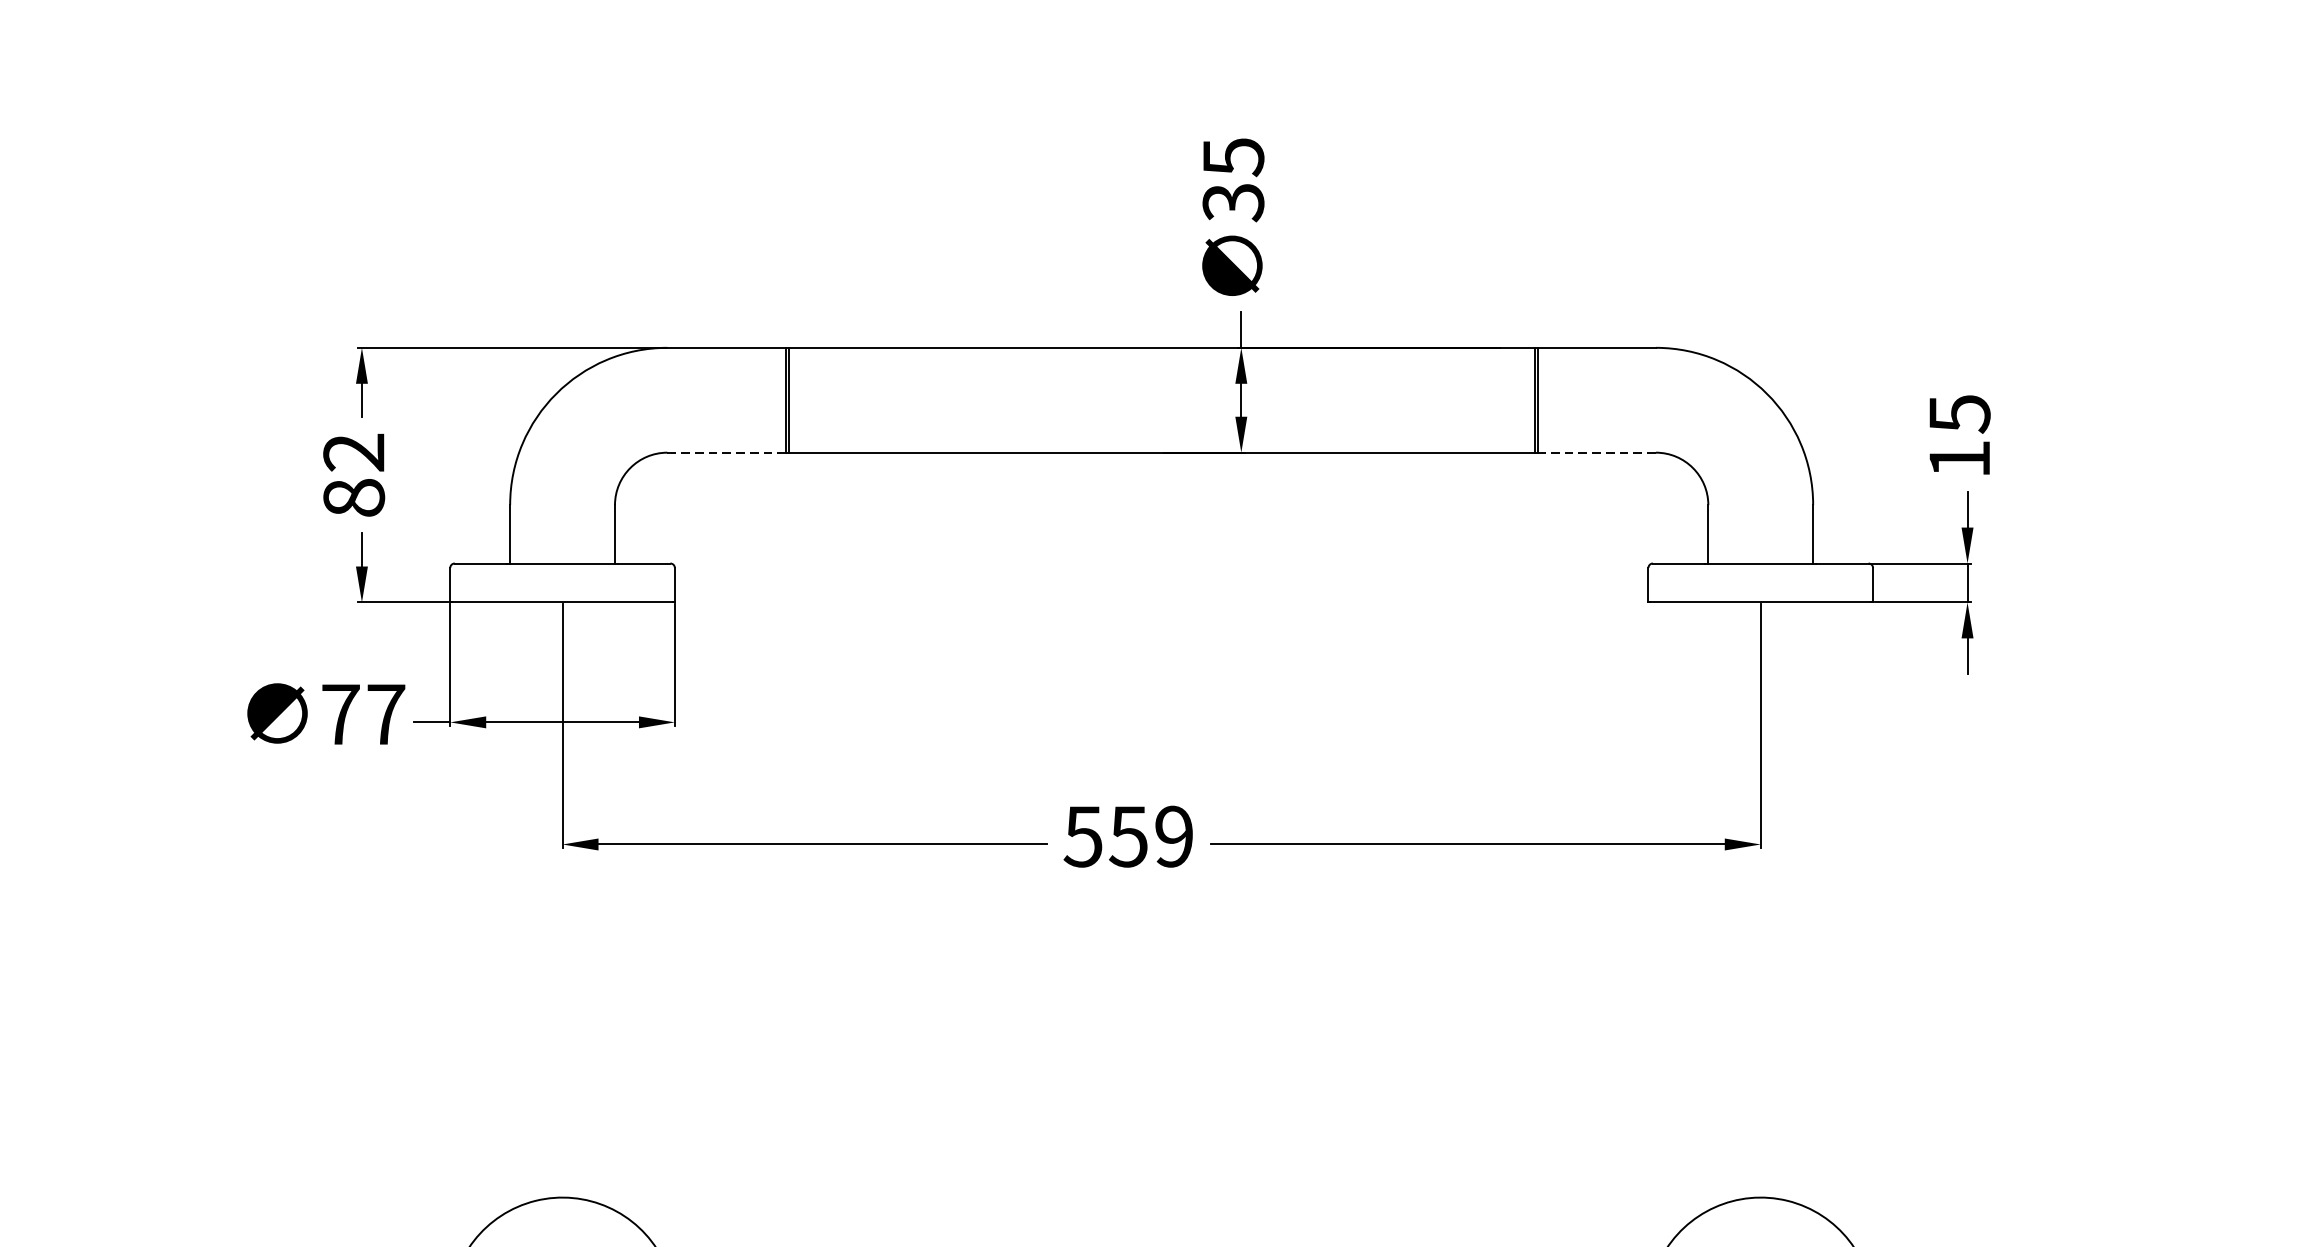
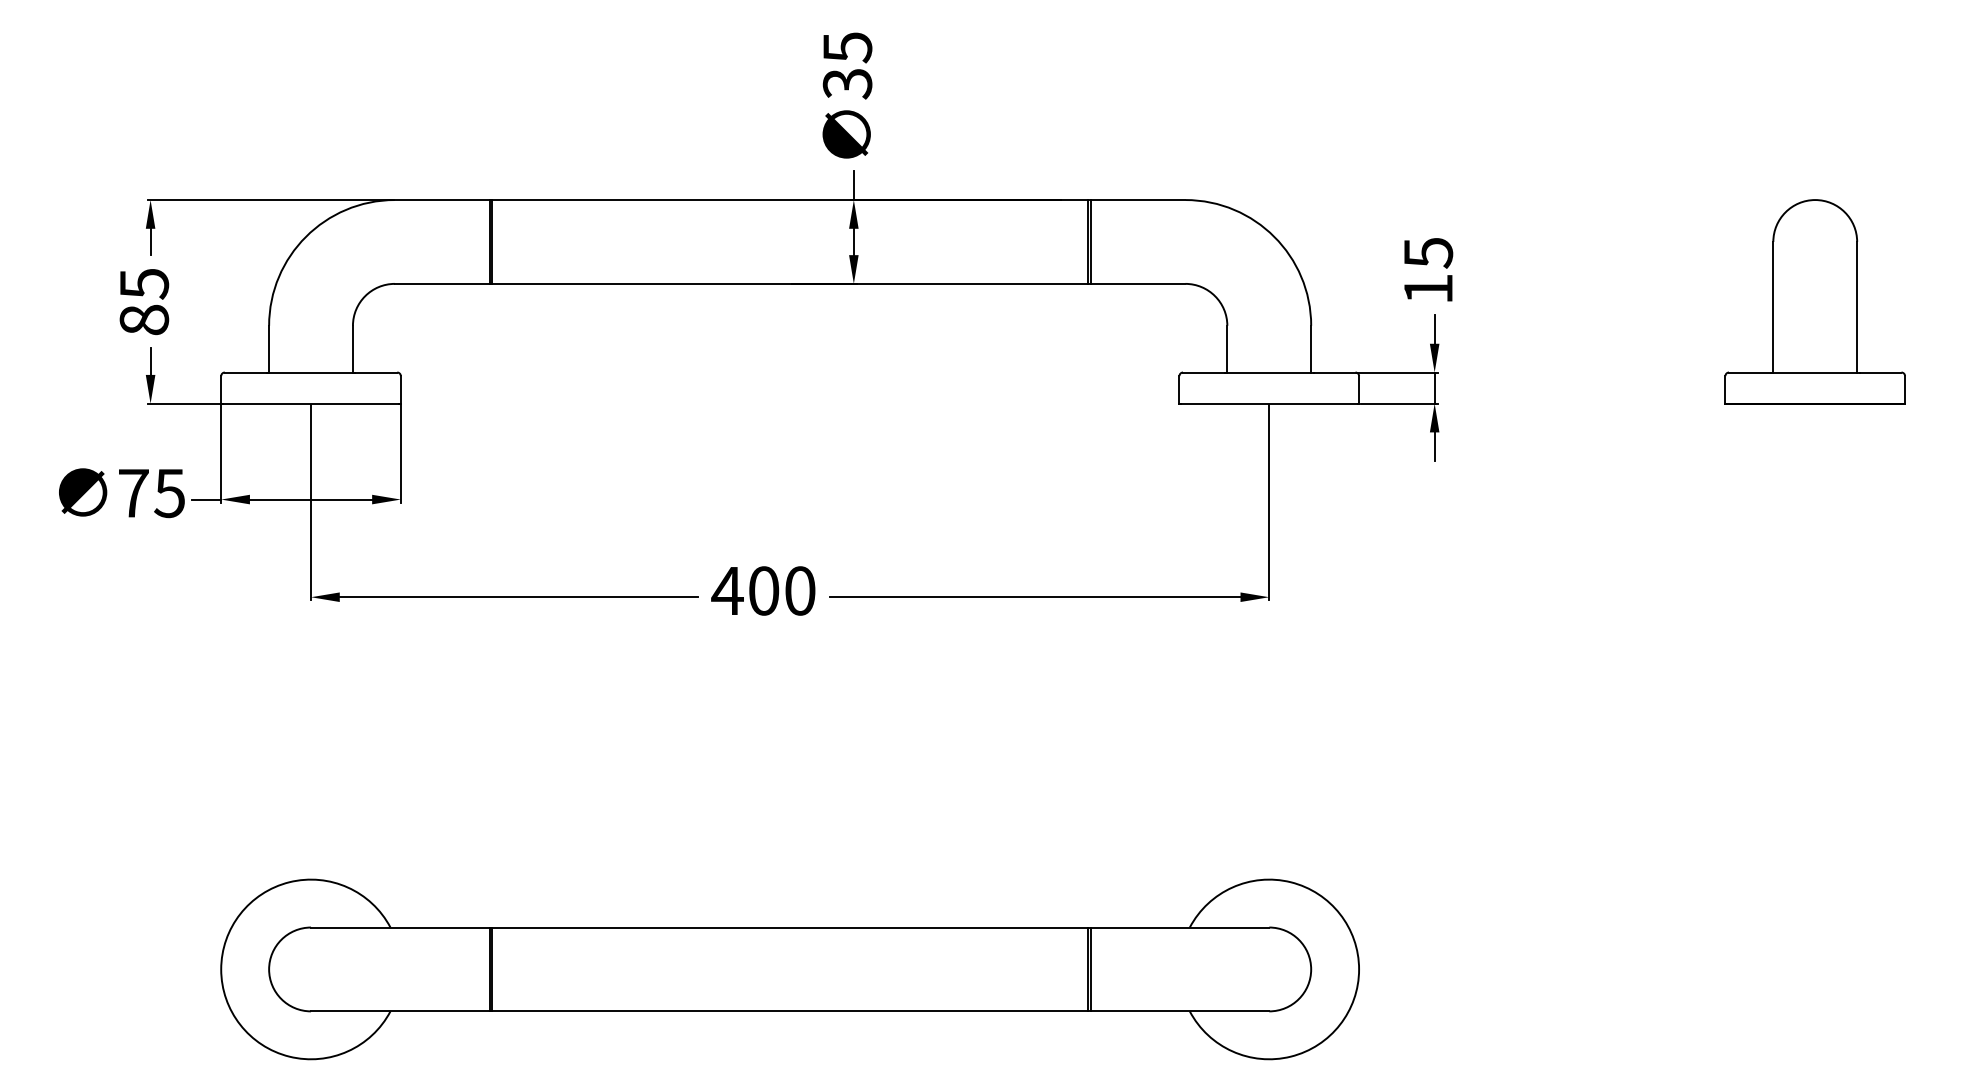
text: (354, 452) -> (144, 283), 82 -> 85
line: (726, 452) -> (442, 283), dashed -> solid
line: (1595, 452) -> (1137, 283), dashed -> solid
text: (385, 714) -> (169, 493), 77 -> 75
text: (1128, 836) -> (763, 590), 559 -> 400

